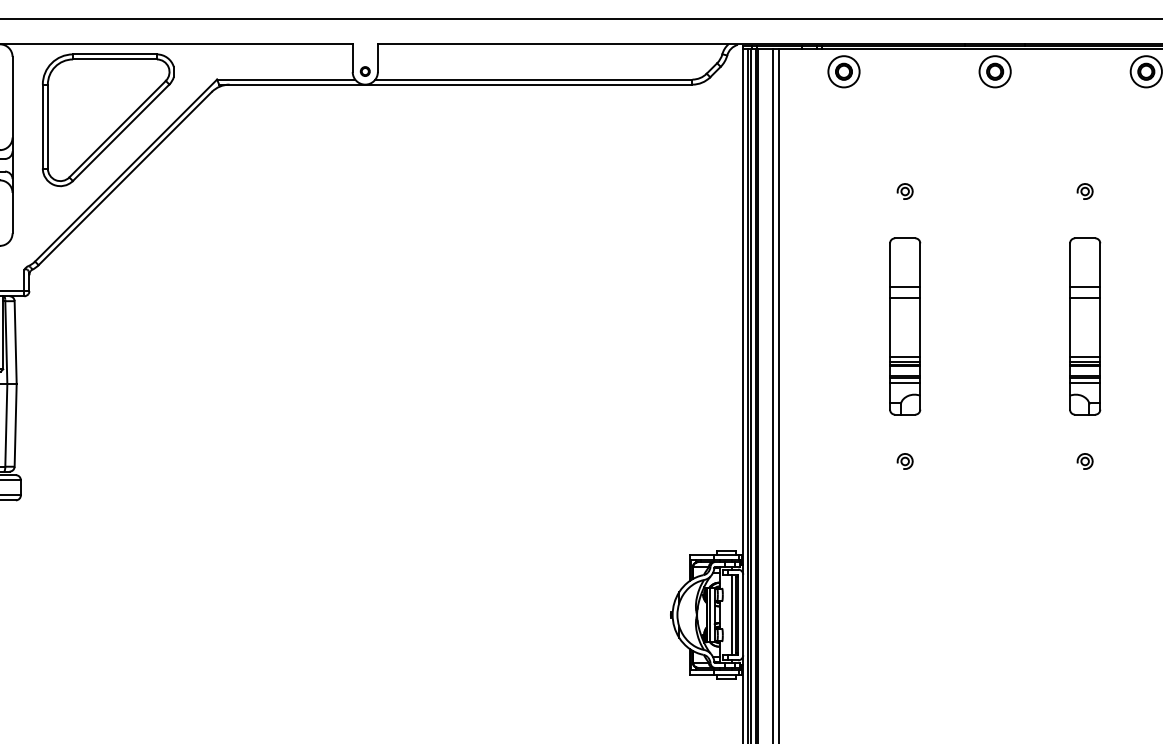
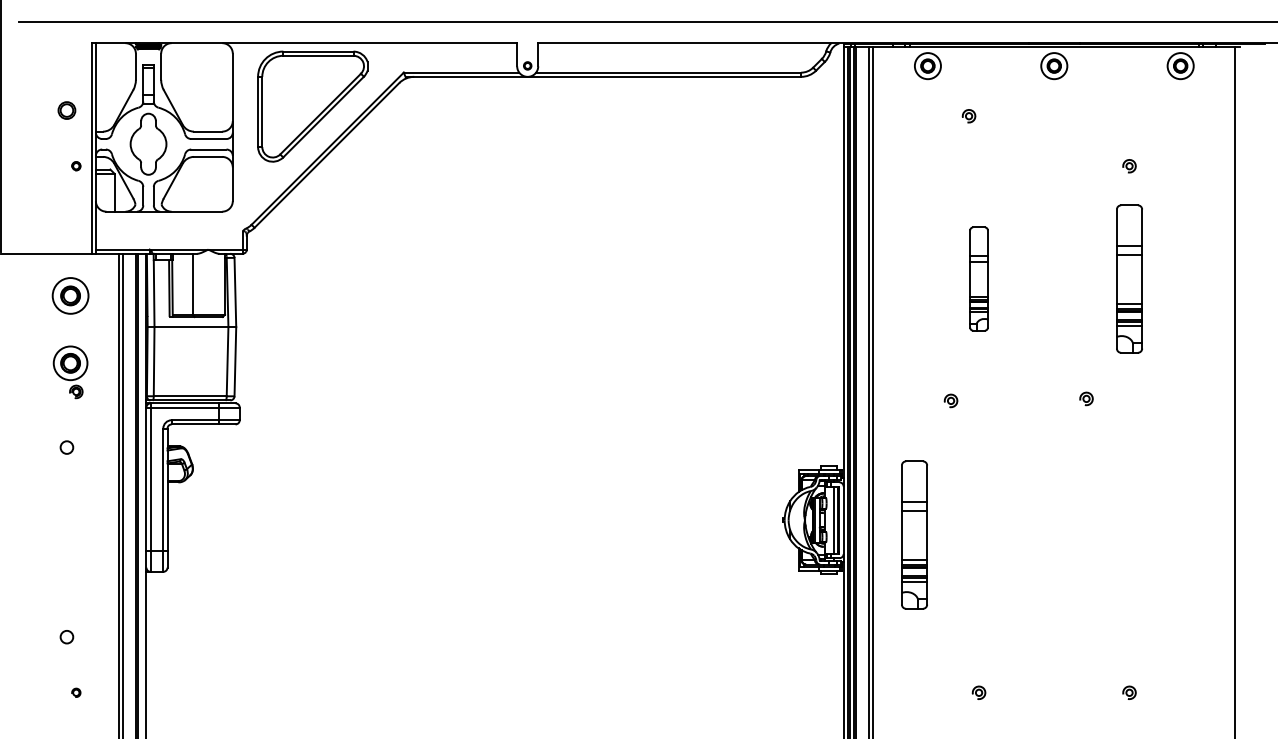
part: (904, 191) -> (968, 116), moved
part: (904, 325) -> (978, 278), size x0.7
part: (904, 460) -> (950, 400), moved
part: (1085, 460) -> (1086, 398), moved
part: (827, 632) -> (914, 534), added

